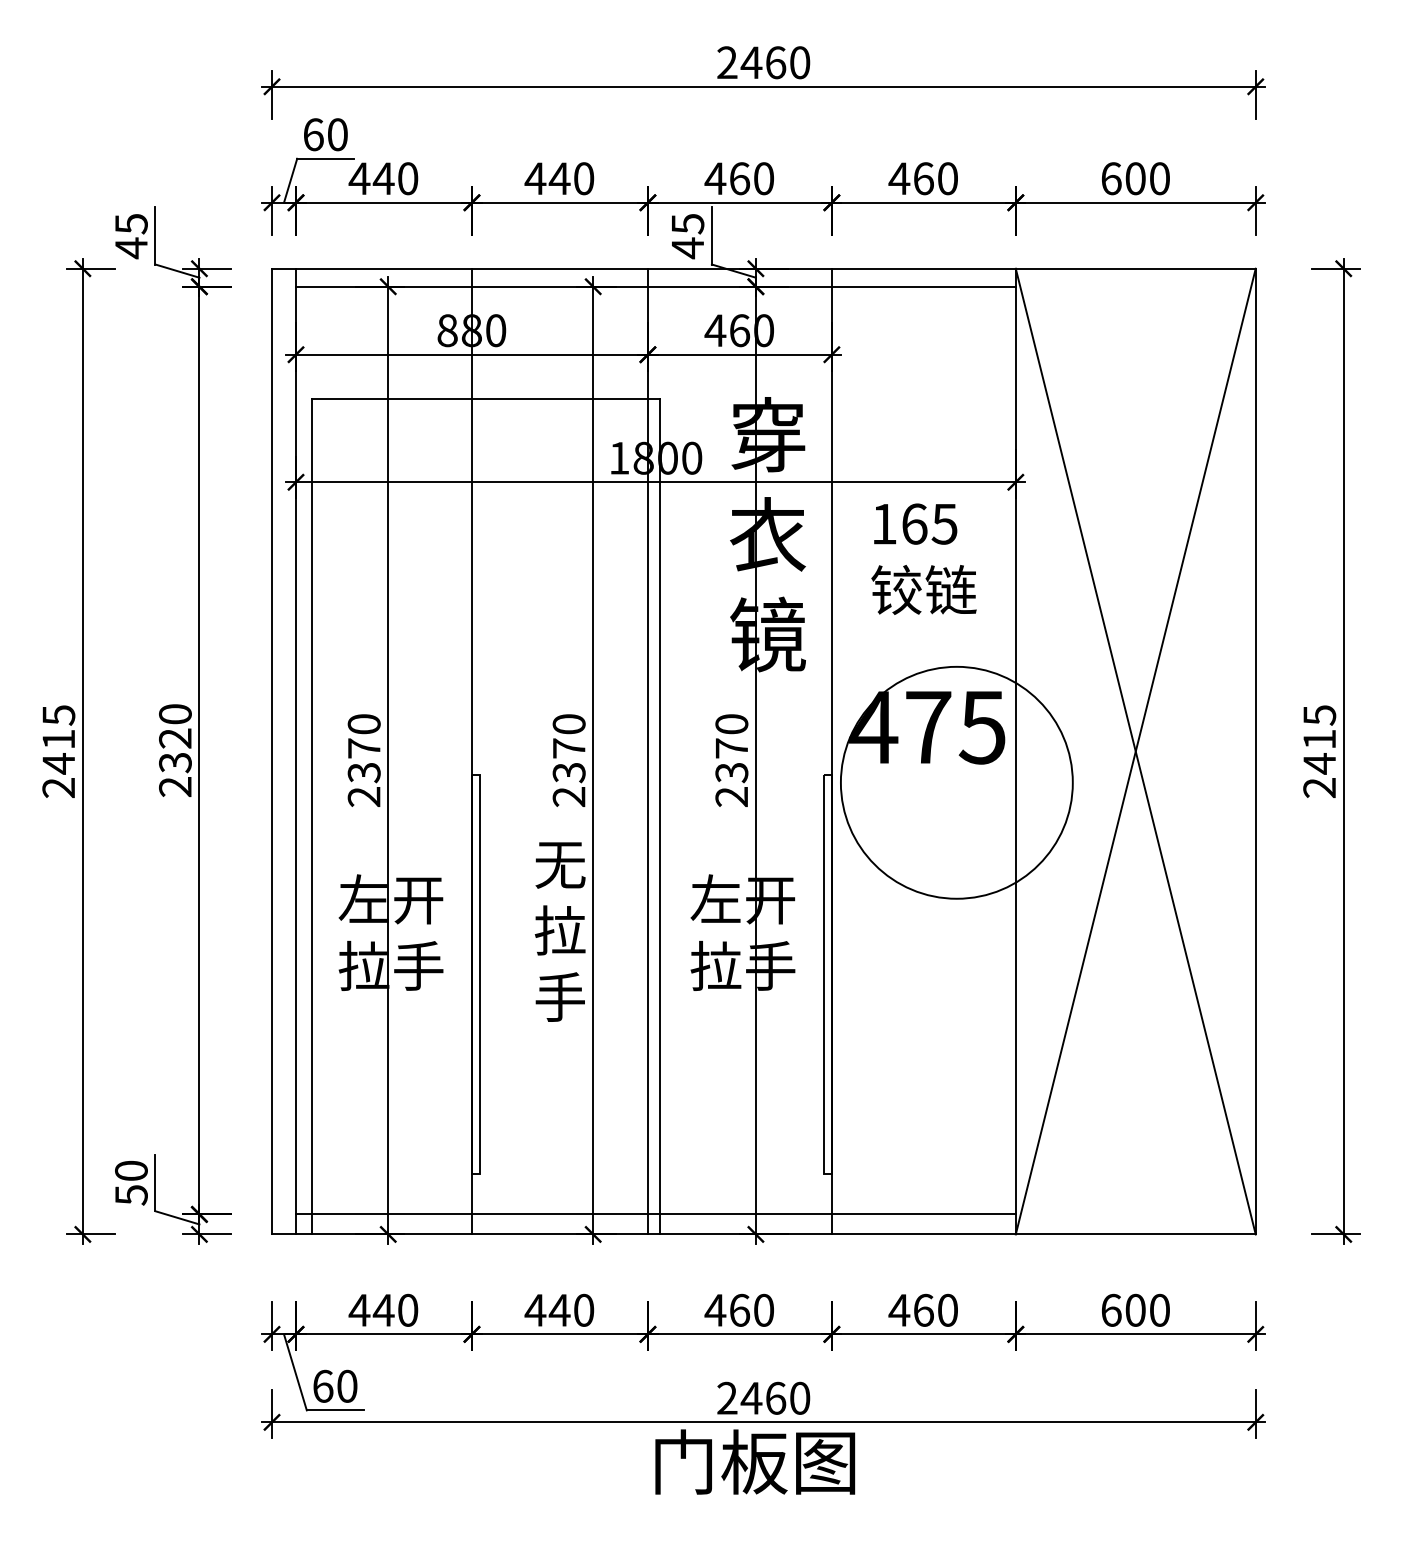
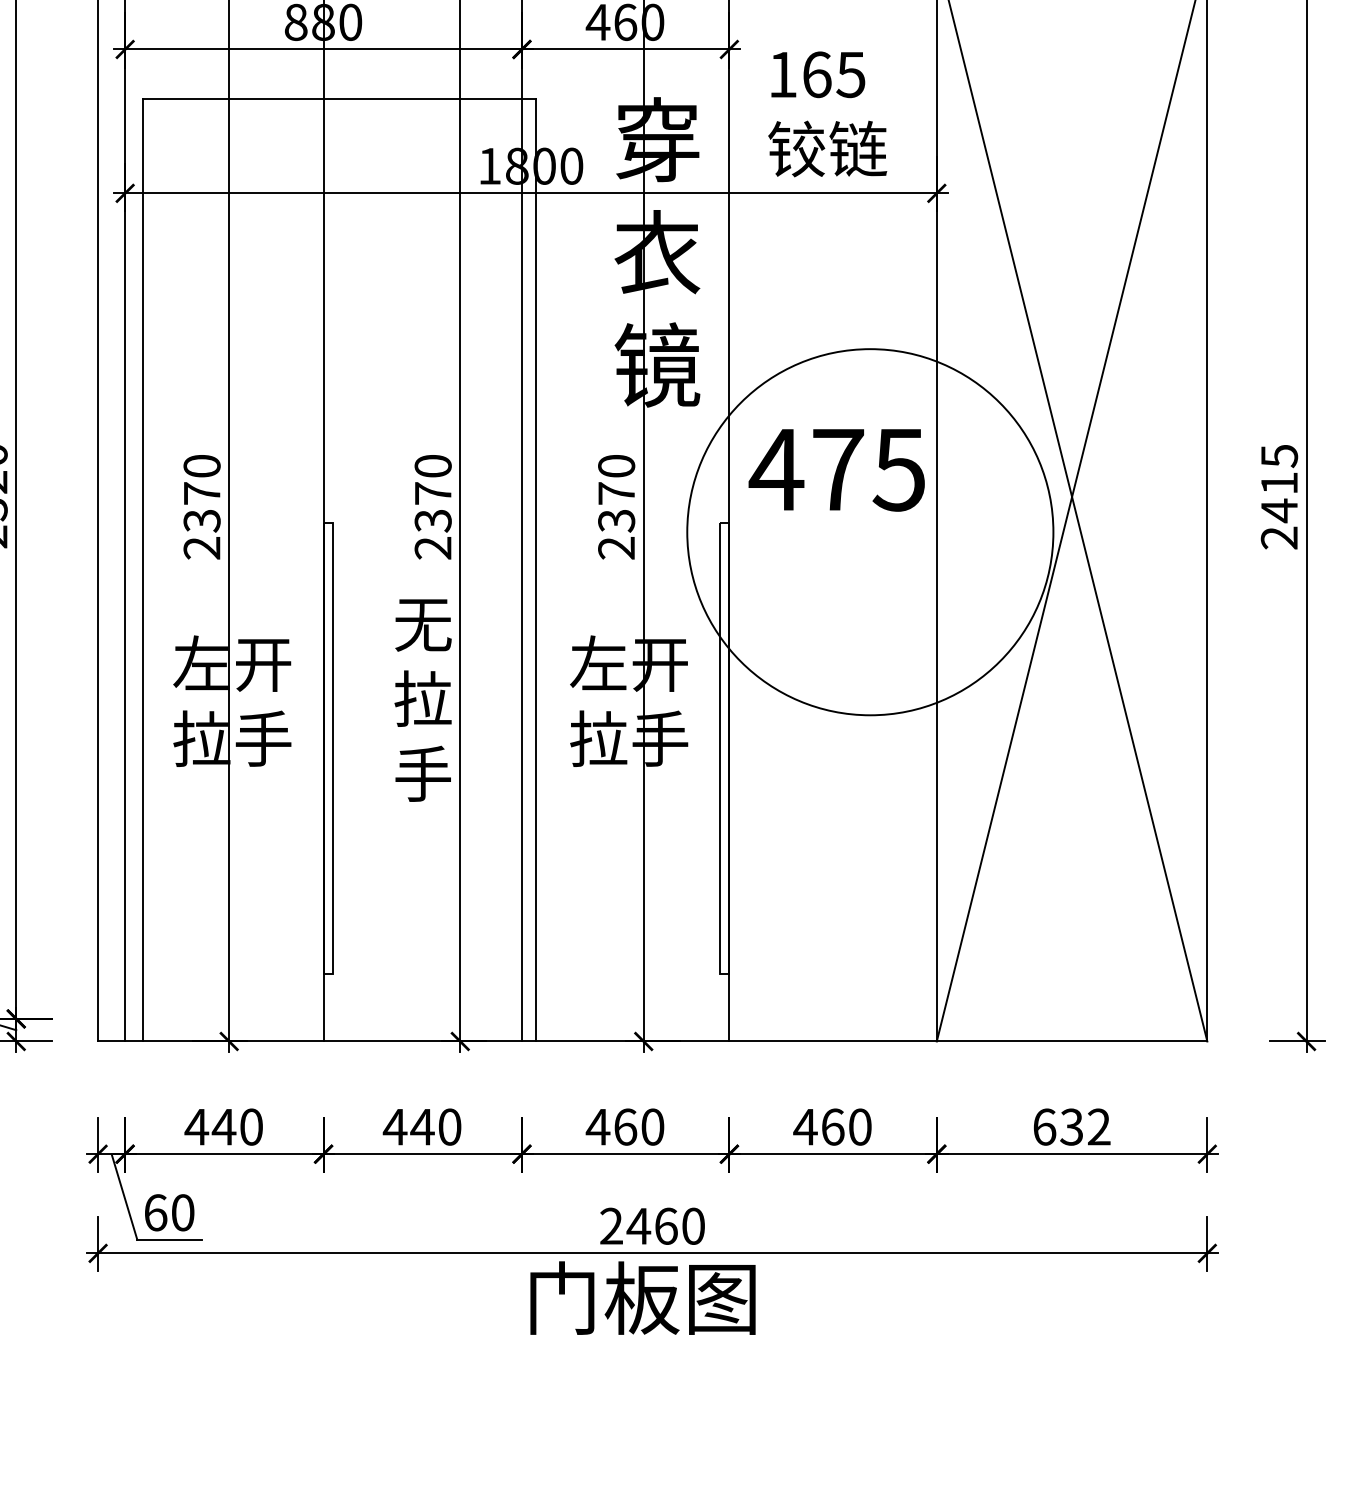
text: (923, 558) -> (827, 113), moved
circle: (956, 782) -> (869, 531), size x1.4
line: (655, 1214) -> (530, 1019), removed
text: (1147, 1309) -> (1085, 1126), 600 -> 632

